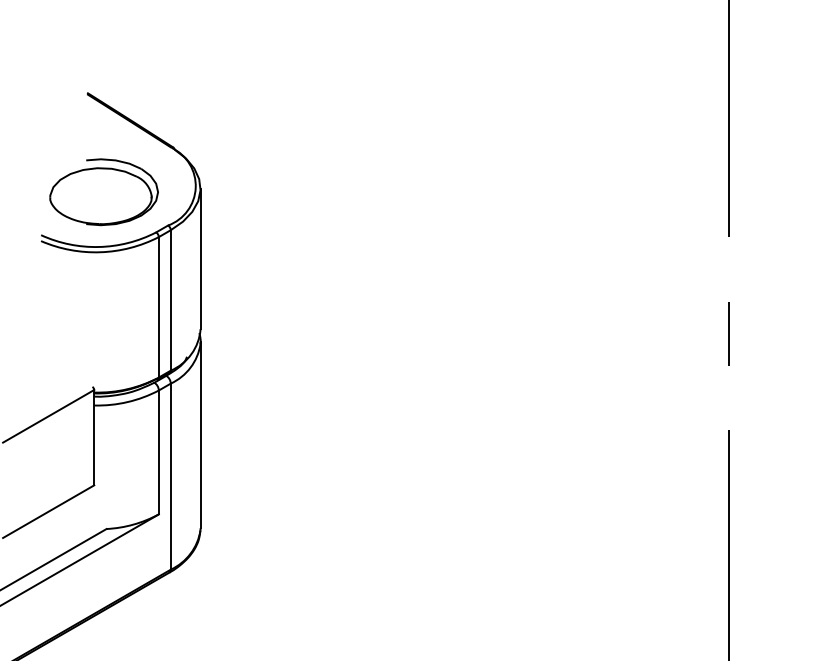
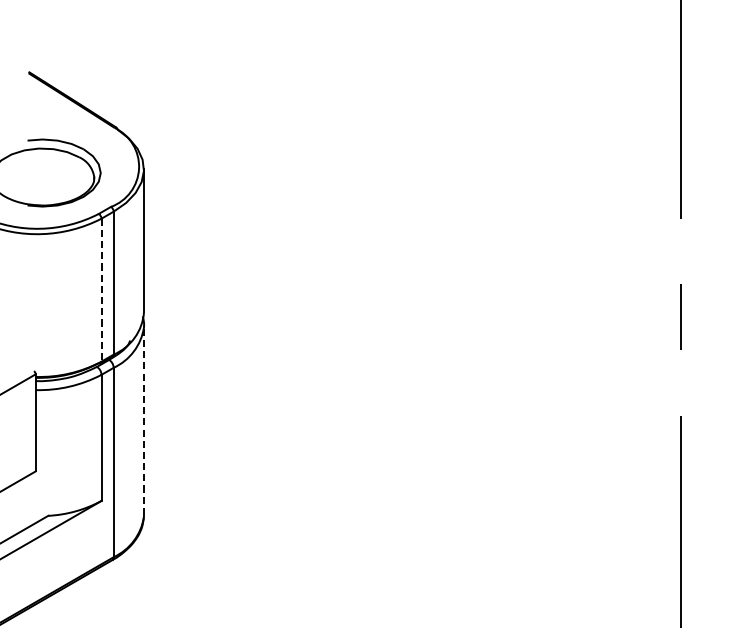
line: (158, 307) -> (101, 290), solid -> dashed
line: (200, 434) -> (143, 419), solid -> dashed

